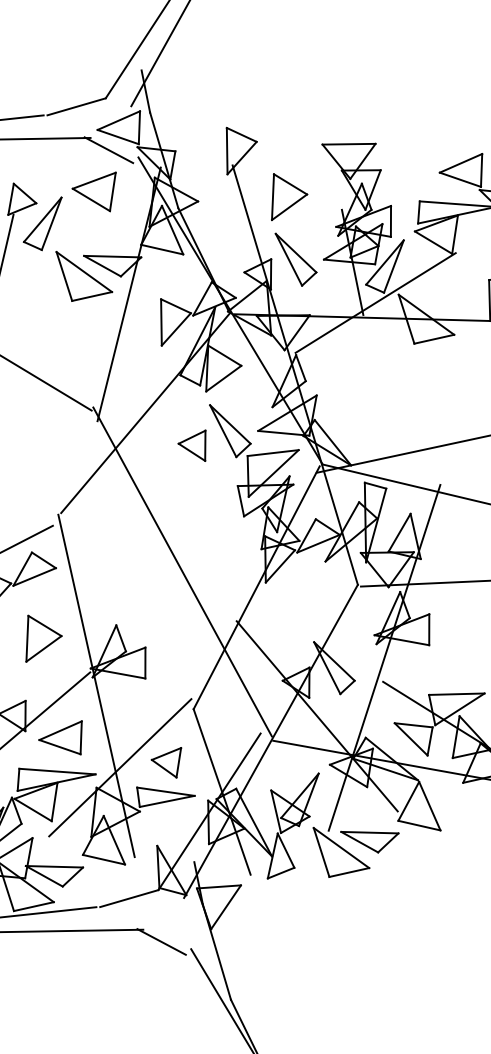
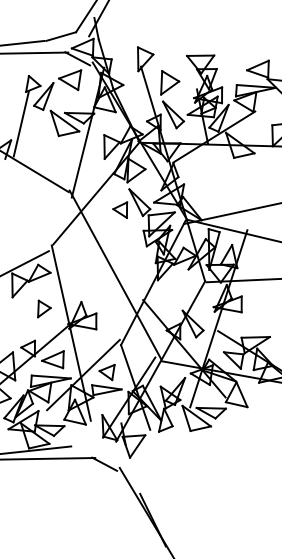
part: (44, 637) -> (44, 308), size x0.7
line: (130, 897) -> (88, 441), removed
line: (216, 952) -> (132, 469), removed

